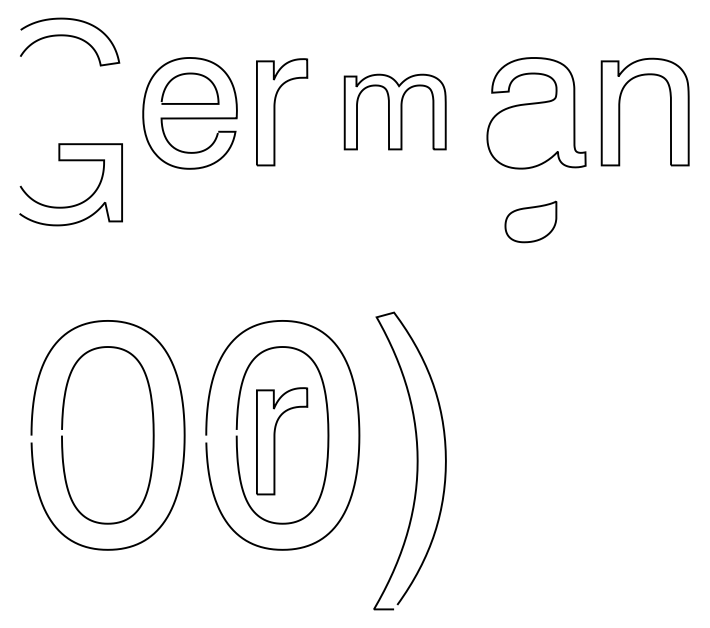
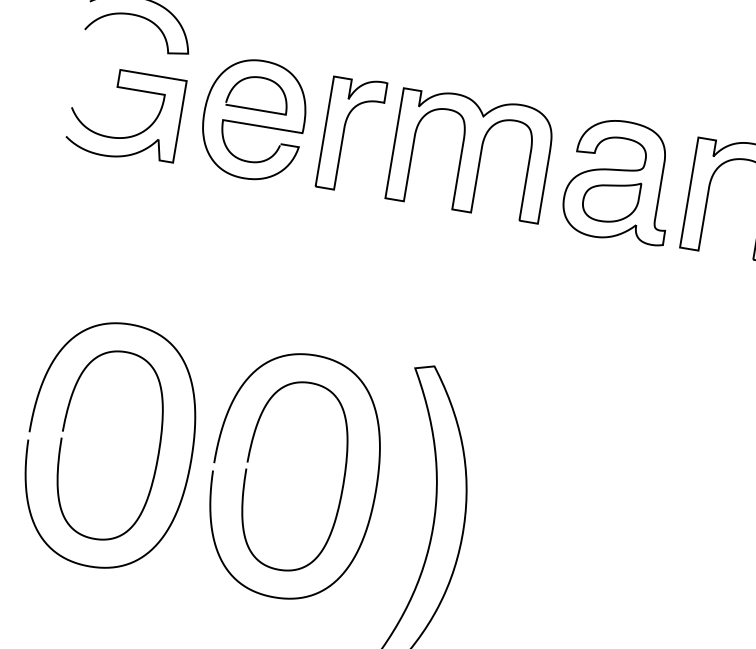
part: (395, 111) -> (471, 154), size x1.43
part: (77, 203) -> (129, 135), moved
part: (530, 221) -> (610, 200), moved
part: (275, 441) -> (286, 481), removed

